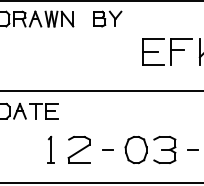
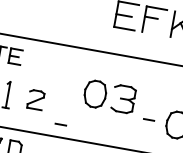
part: (78, 149) -> (35, 99), size x0.7
line: (107, 149) -> (60, 124), moved
part: (150, 150) -> (109, 97), moved

